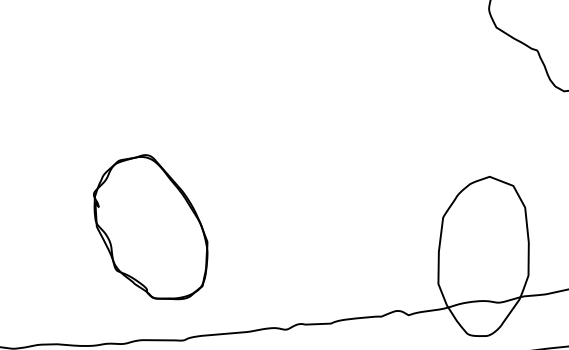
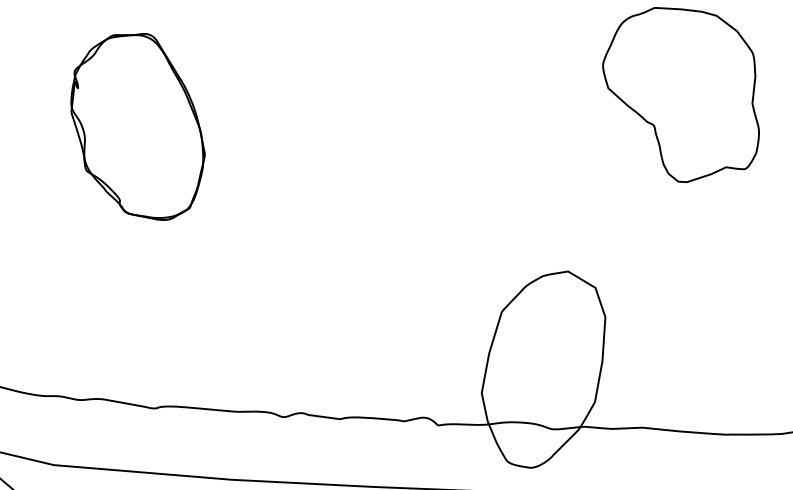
part: (150, 228) -> (137, 126), moved

